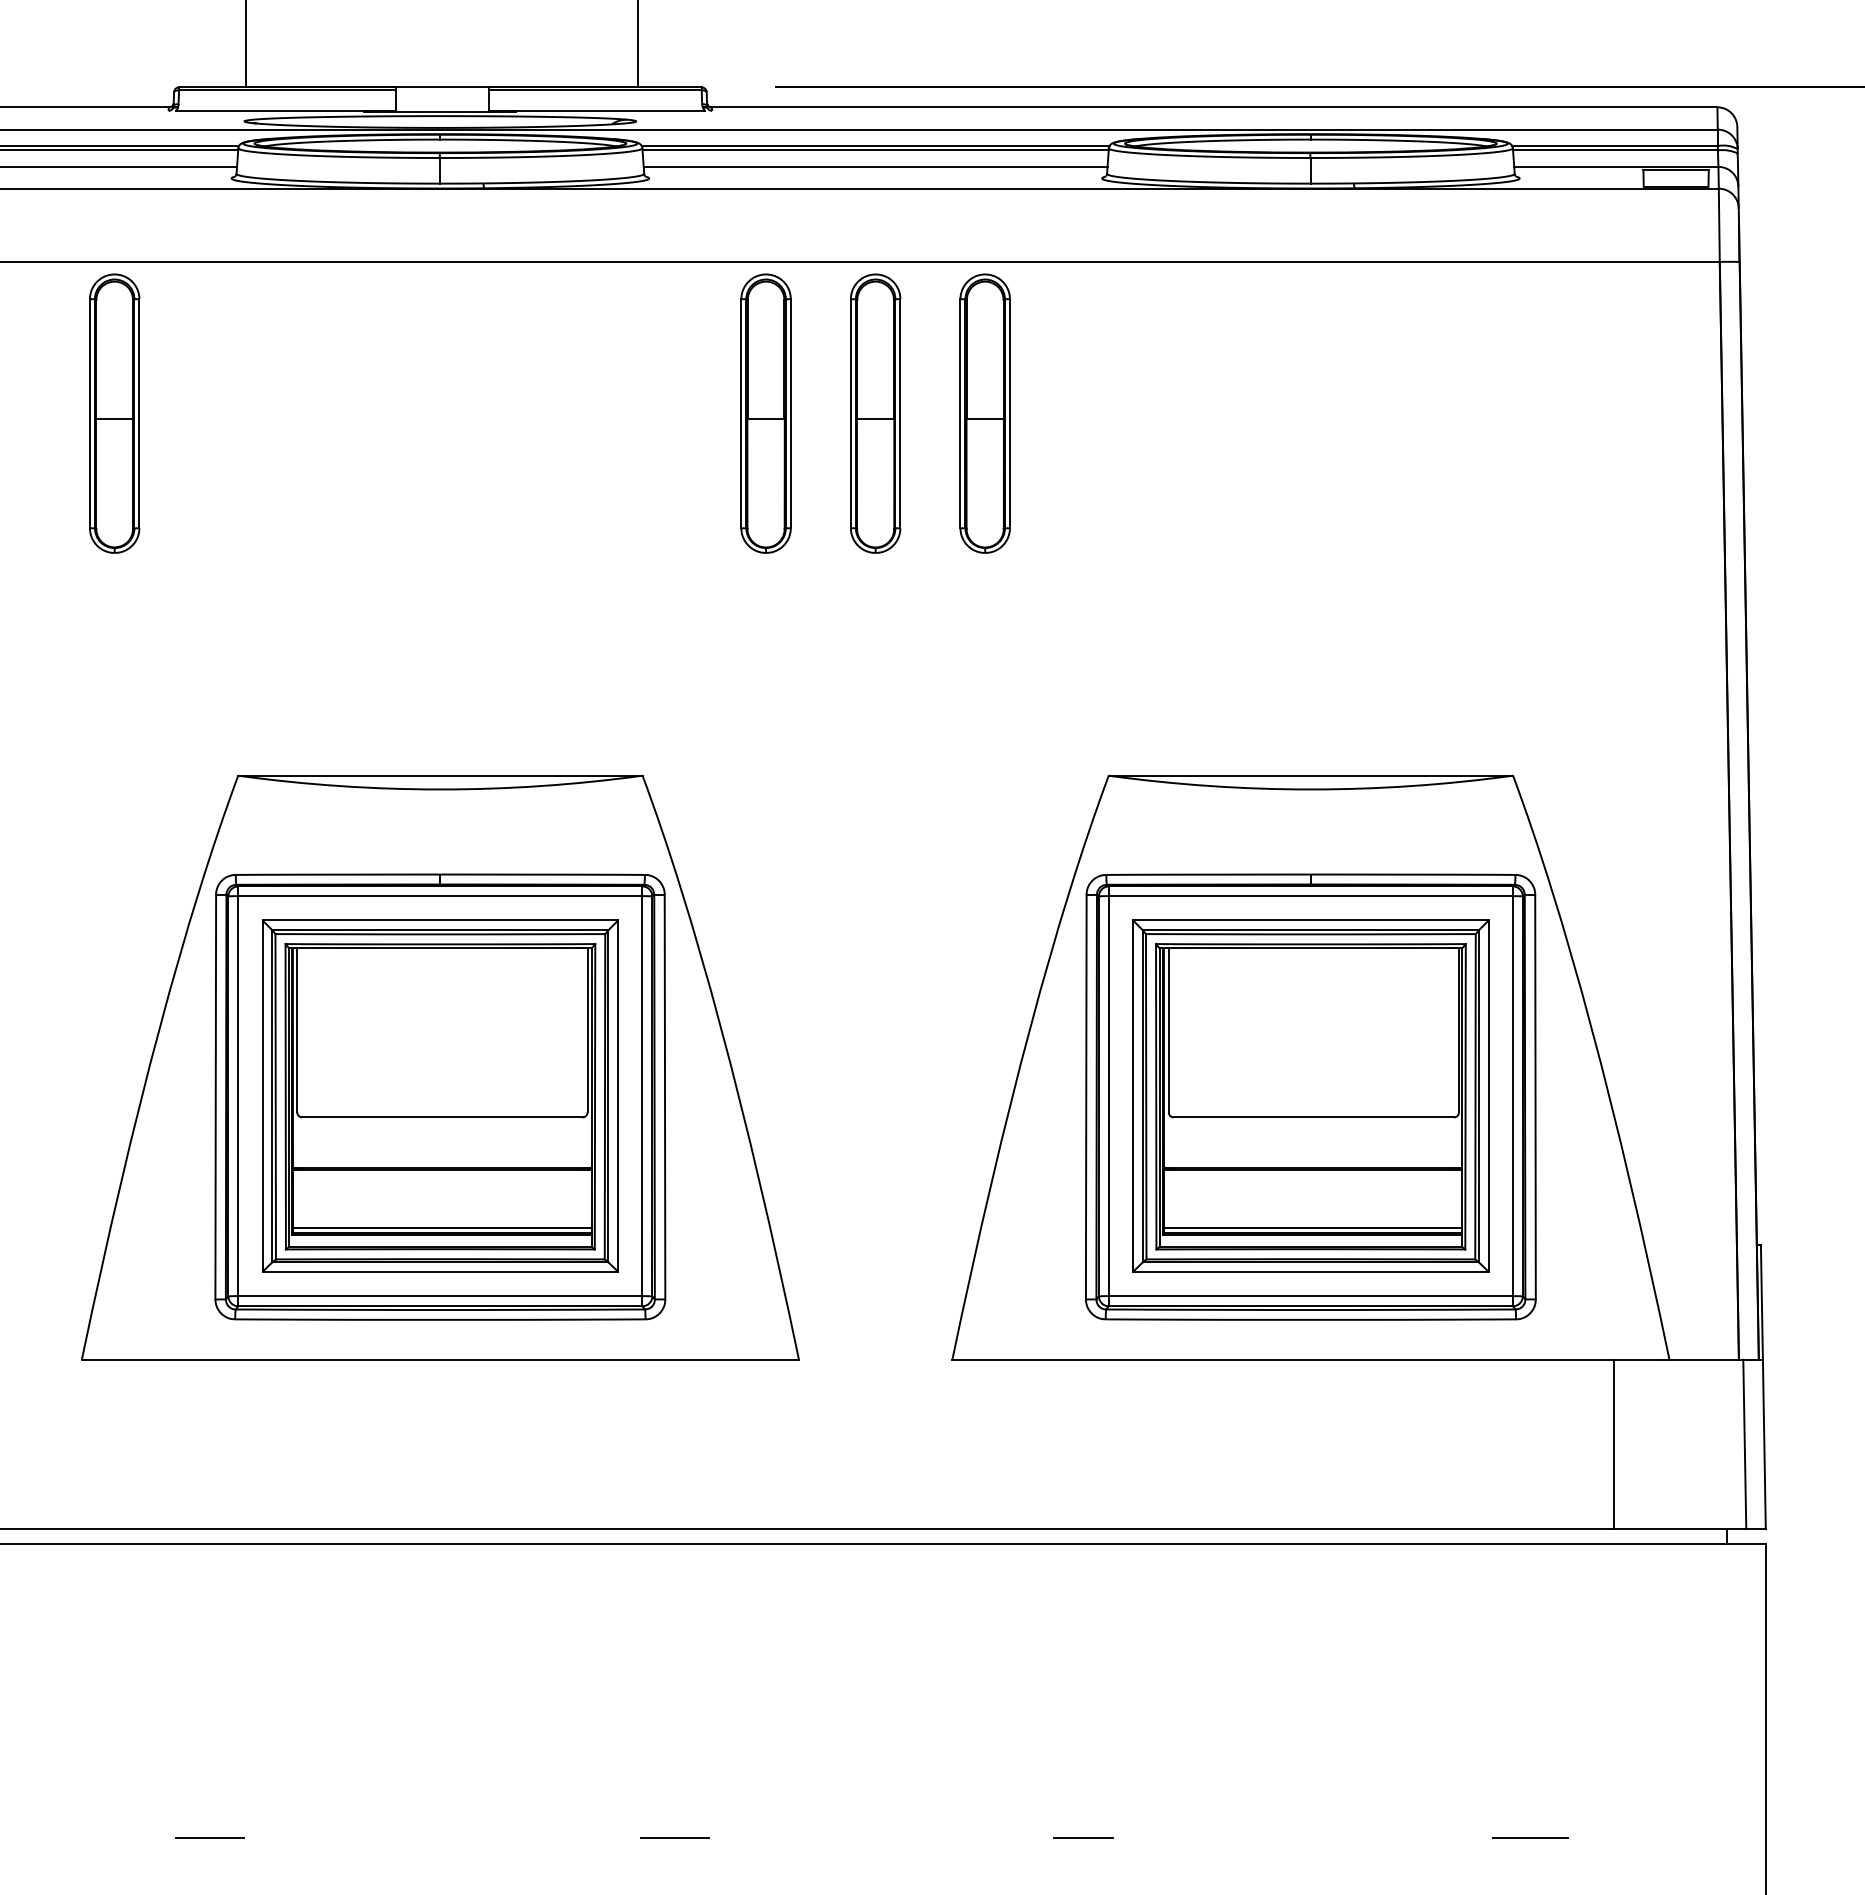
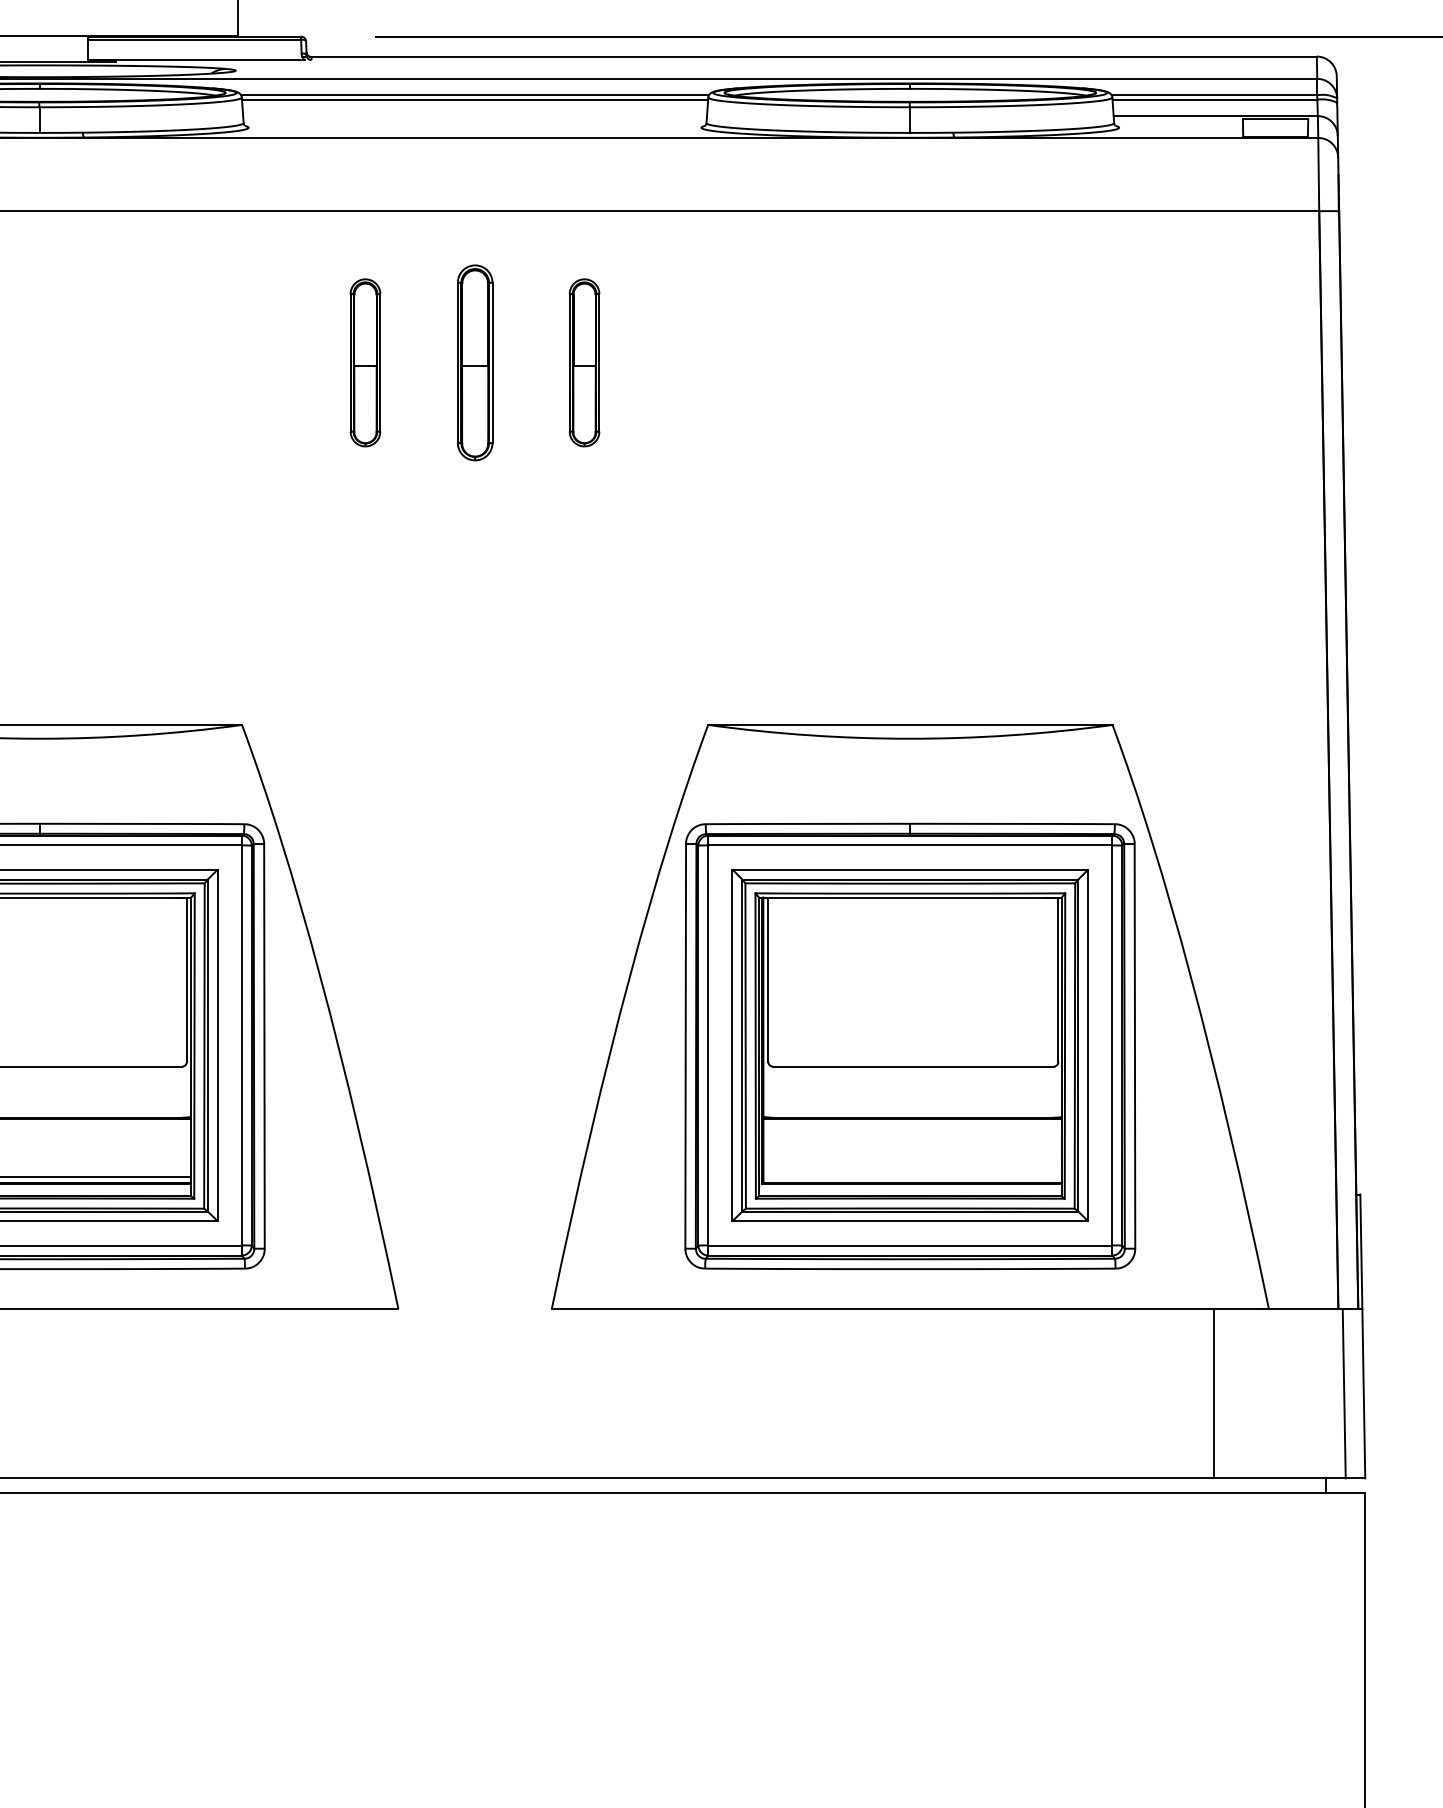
line: (875, 166) -> (474, 115), removed
part: (765, 413) -> (364, 362), size x0.6
part: (875, 413) -> (474, 362), size x0.7
part: (984, 413) -> (583, 362), size x0.6
line: (1313, 1228) -> (912, 1177), removed
line: (674, 1837) -> (273, 1786), removed
line: (1083, 1838) -> (682, 1787), removed
line: (1529, 1838) -> (1128, 1787), removed

